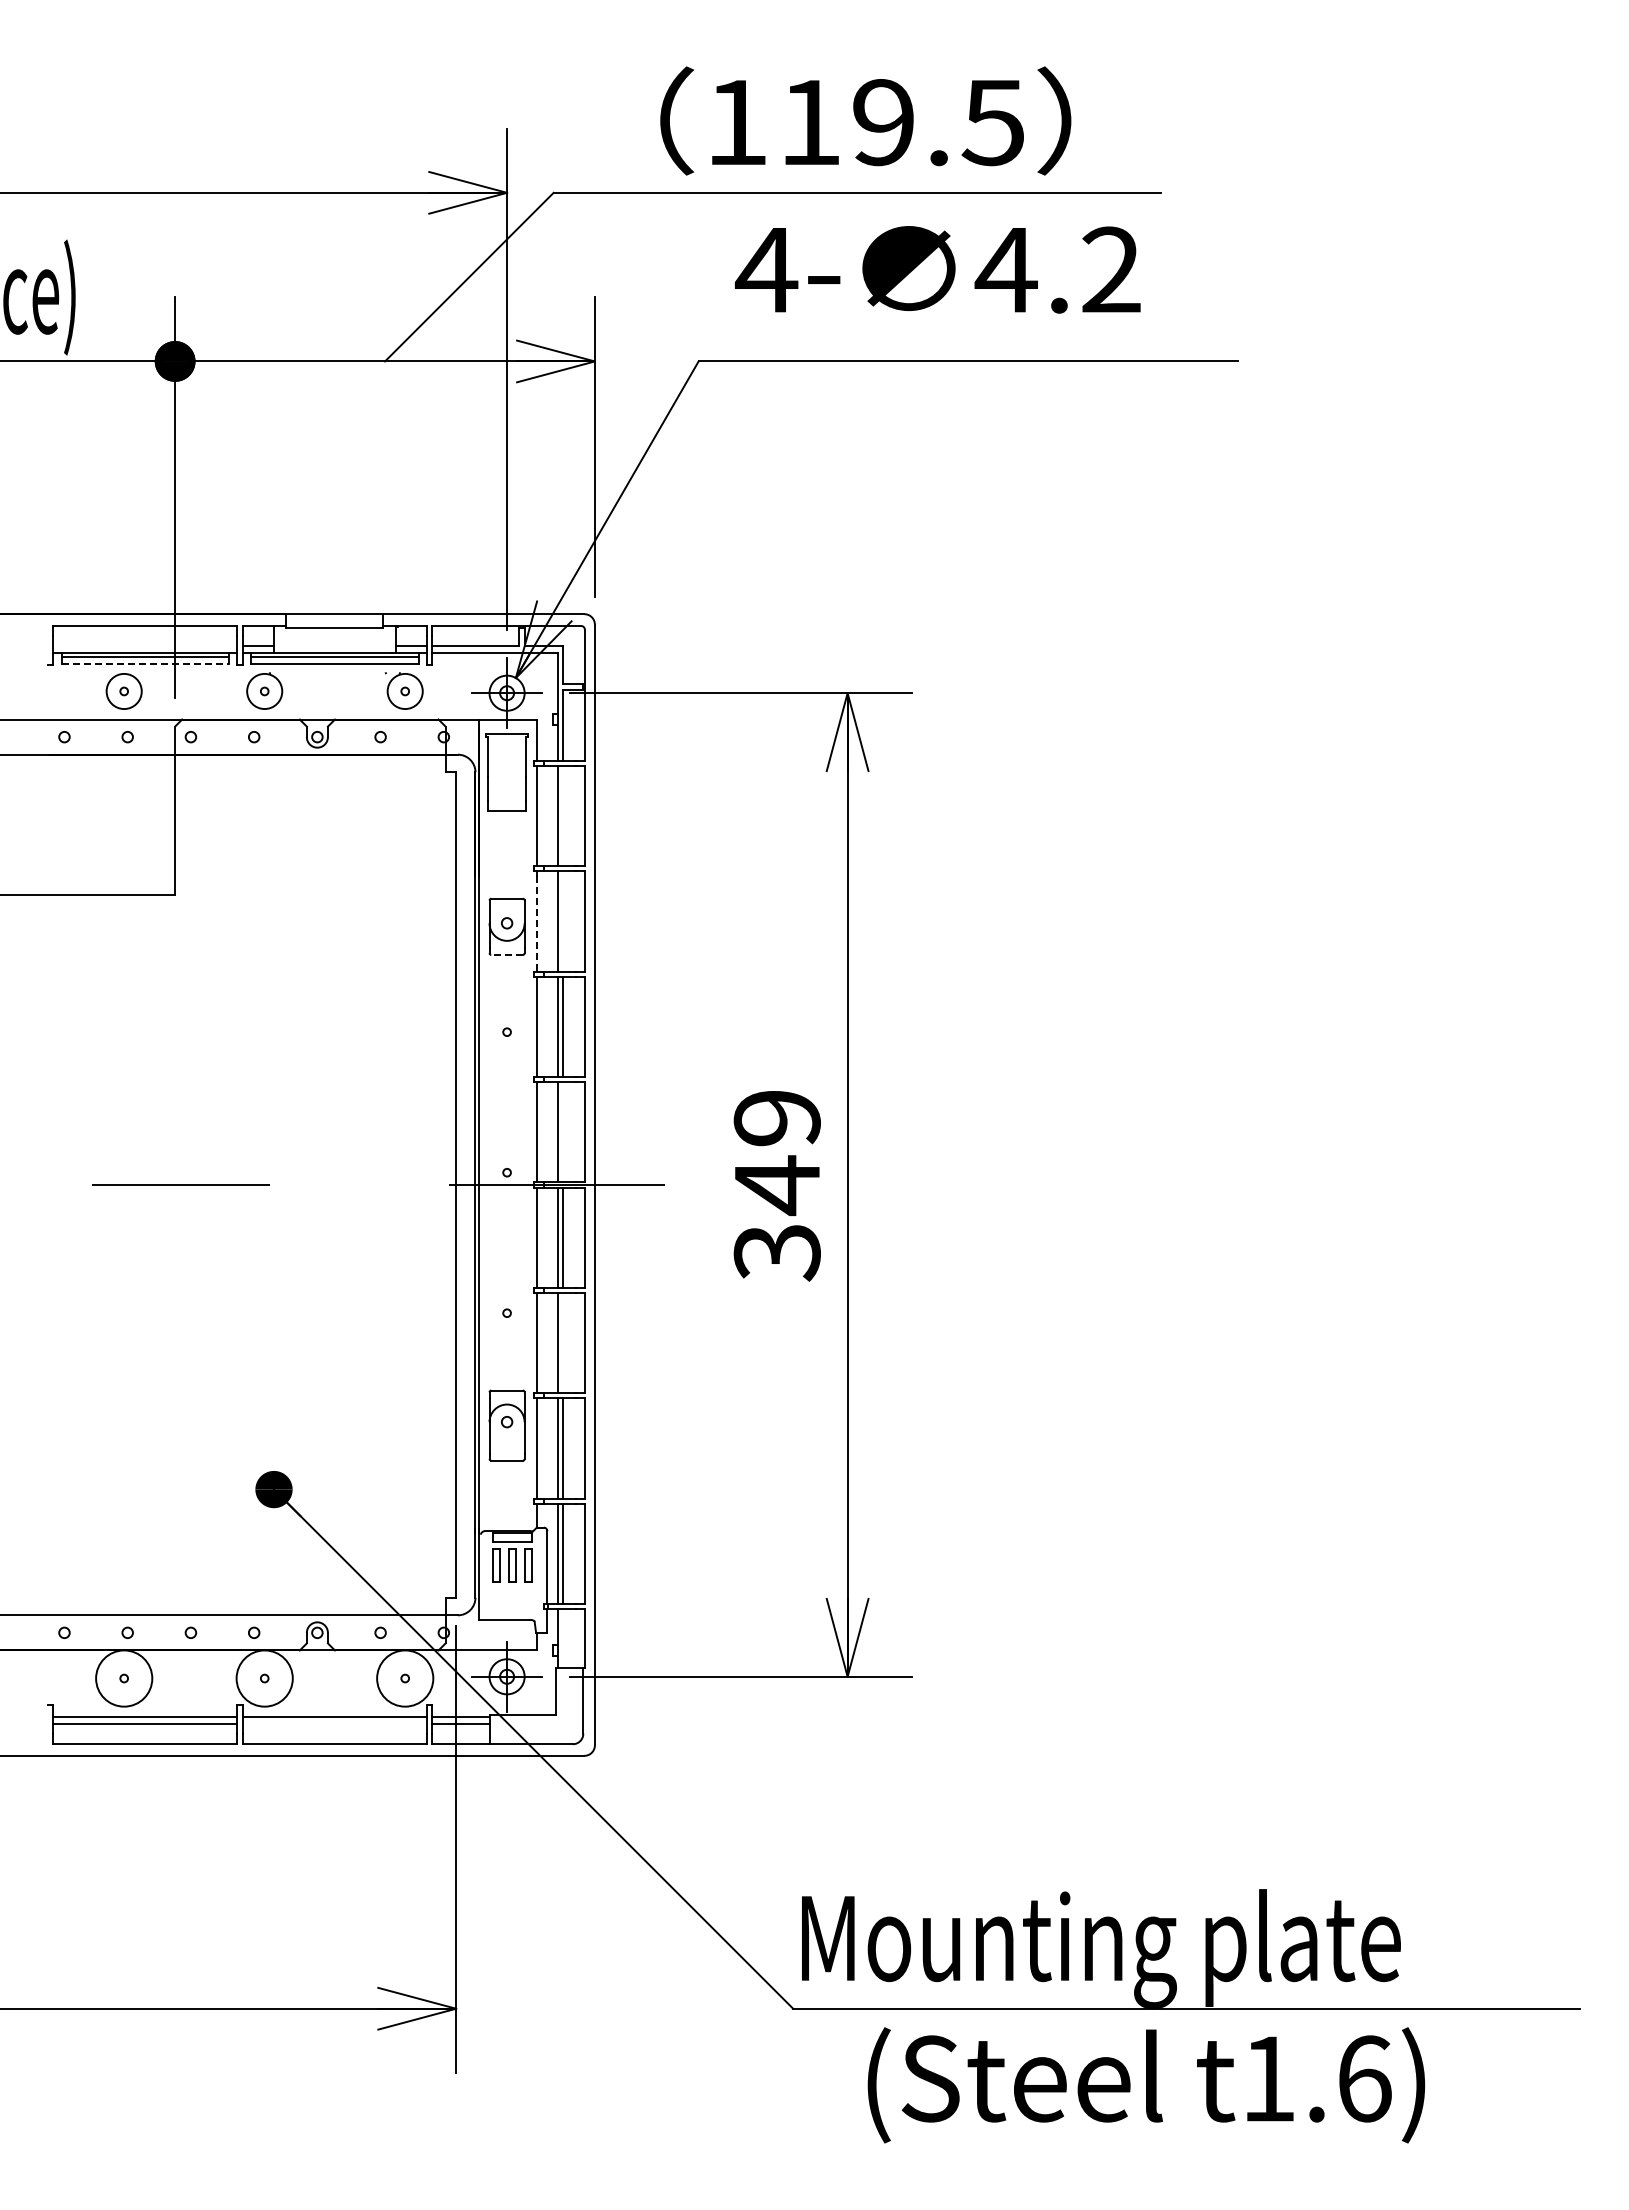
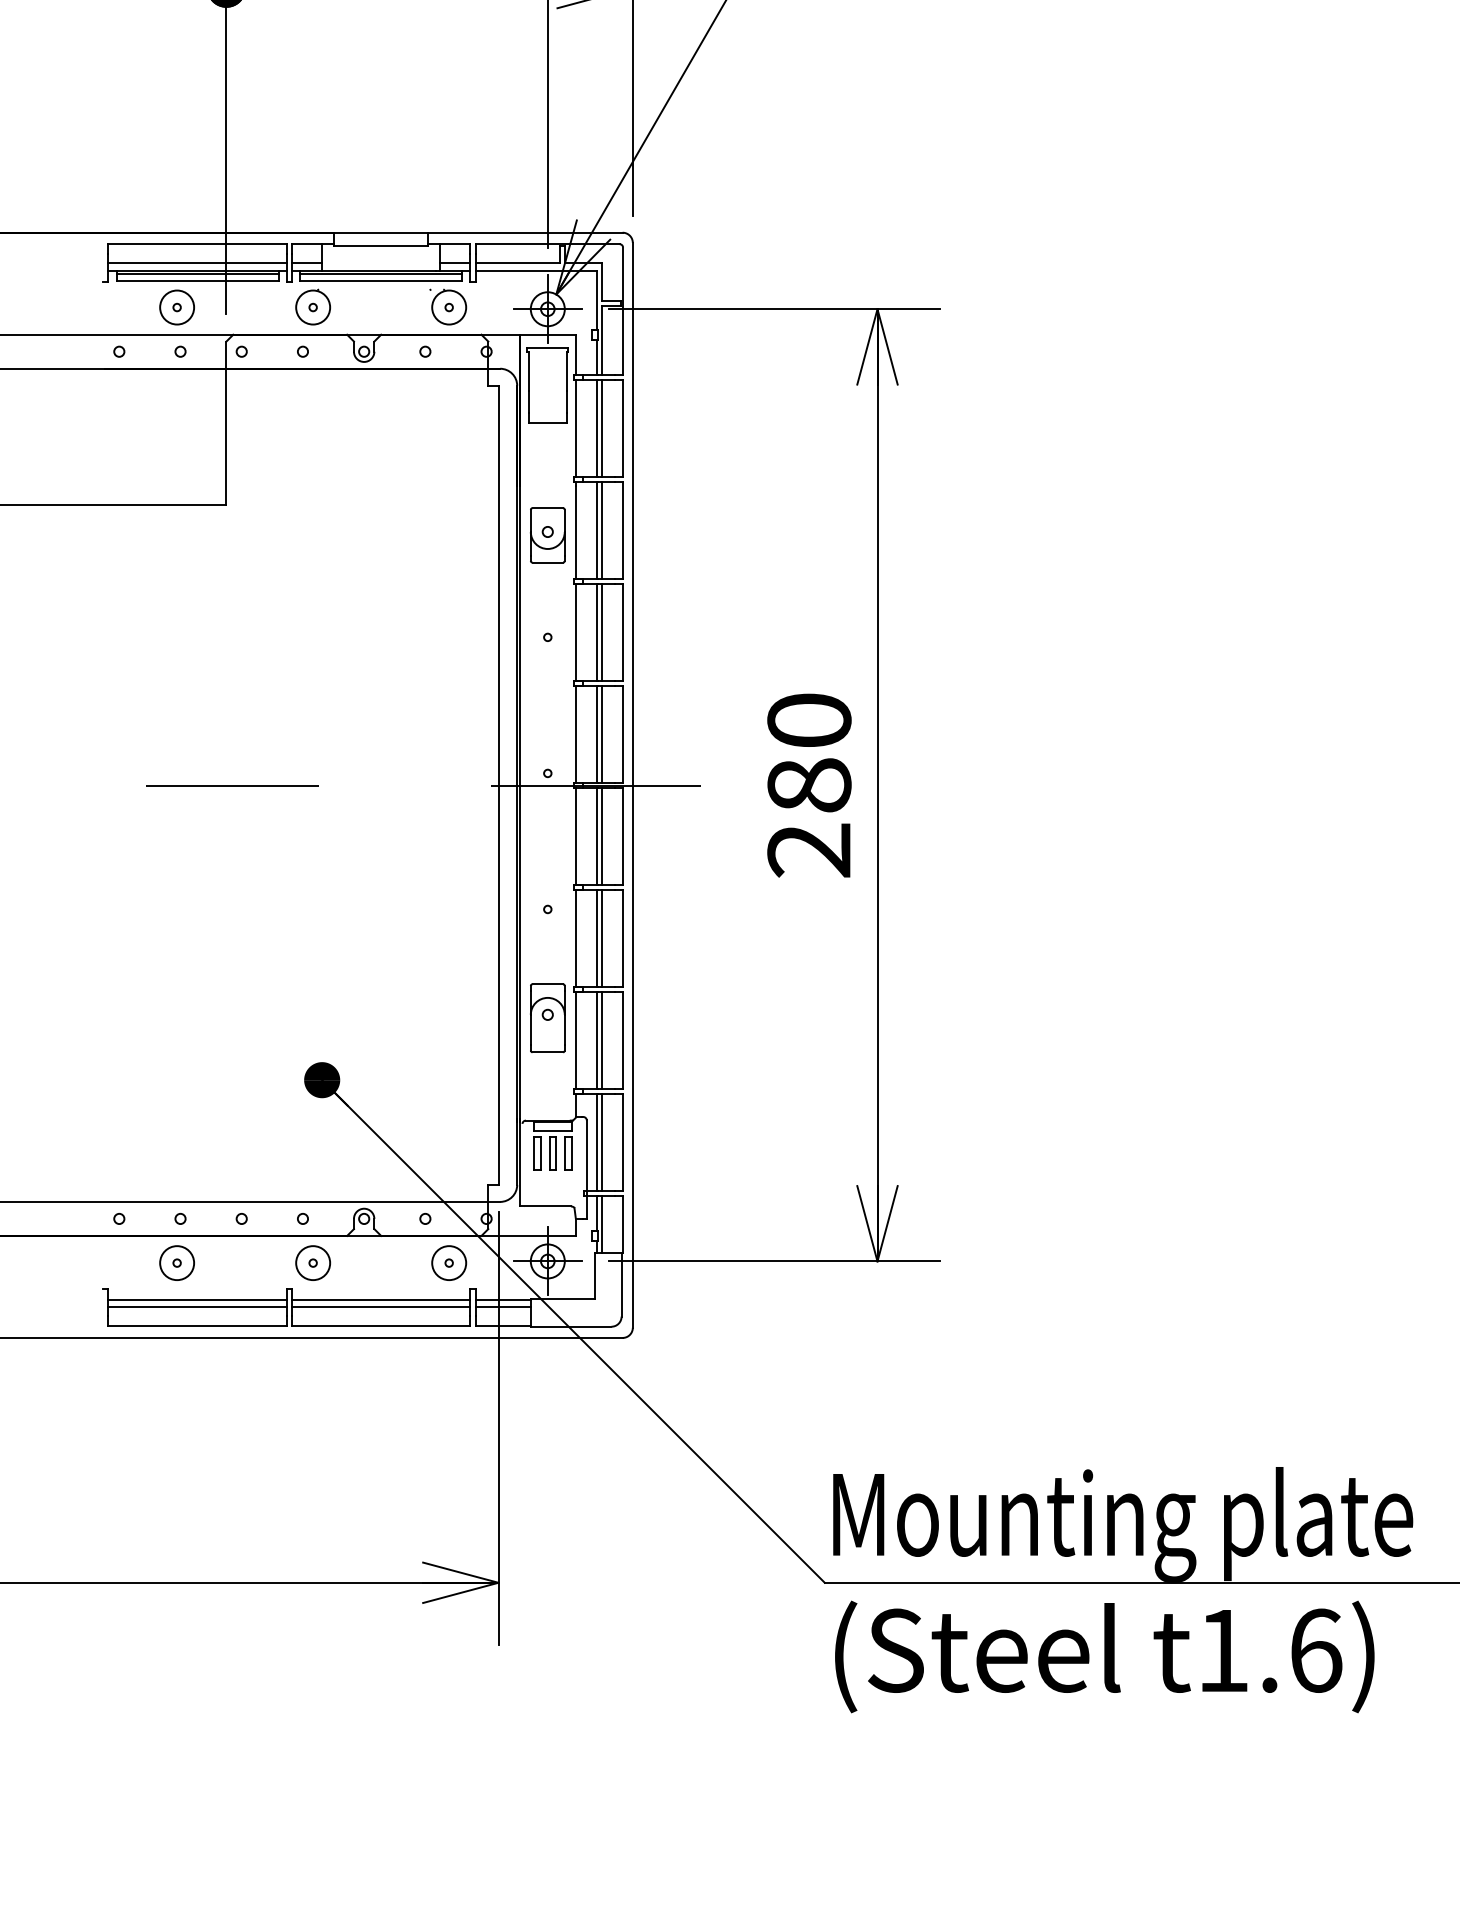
line: (145, 645) -> (197, 263), added
line: (145, 663) -> (197, 280), dashed -> solid
line: (563, 816) -> (602, 428), added
line: (563, 921) -> (602, 530), added
line: (536, 923) -> (576, 532), dashed -> solid
line: (507, 954) -> (548, 562), dashed -> solid
line: (563, 1132) -> (602, 734), added
text: (776, 1185) -> (808, 785), 349 -> 280
line: (563, 1343) -> (602, 938), added
line: (563, 1638) -> (602, 1224), added
circle: (123, 1678) -> (176, 1263), size x0.62
circle: (264, 1678) -> (312, 1263), size x0.62
circle: (404, 1678) -> (448, 1263), size x0.62
line: (334, 1724) -> (380, 1307), added
text: (1146, 2085) -> (1104, 1657), moved

